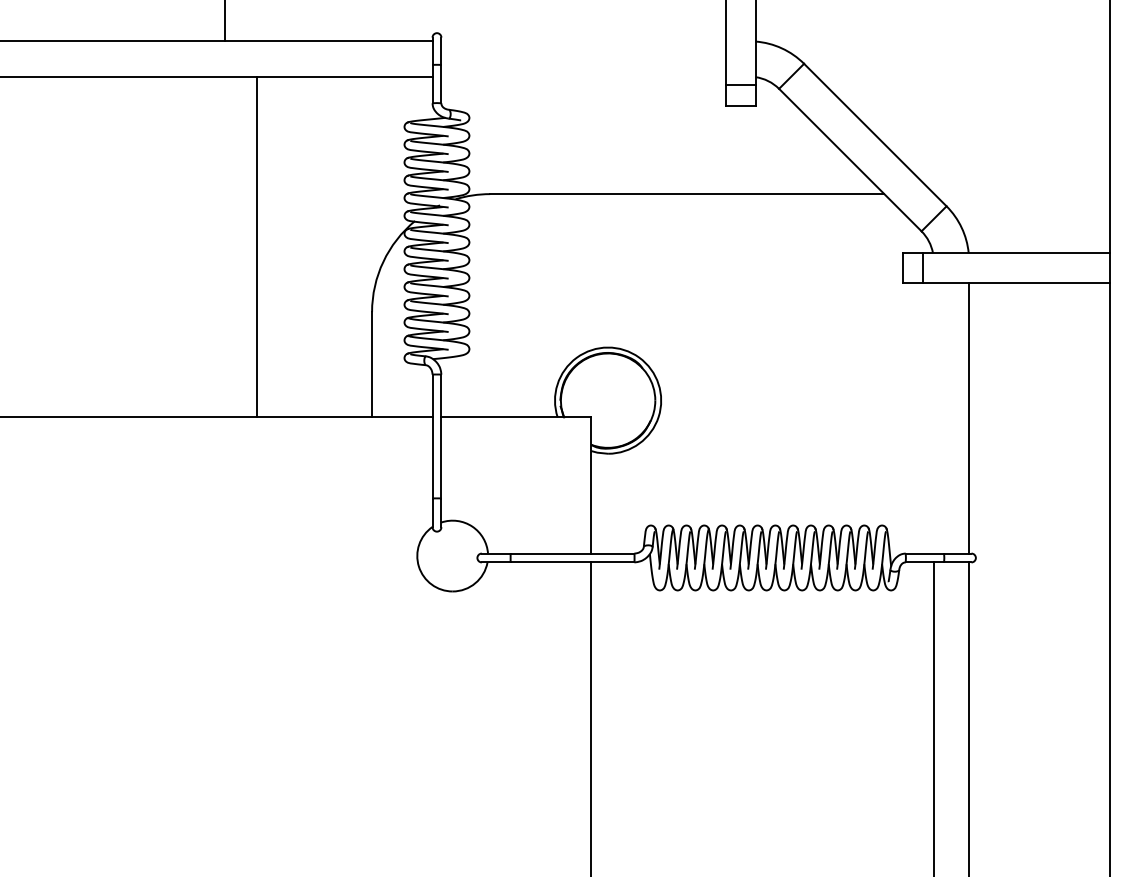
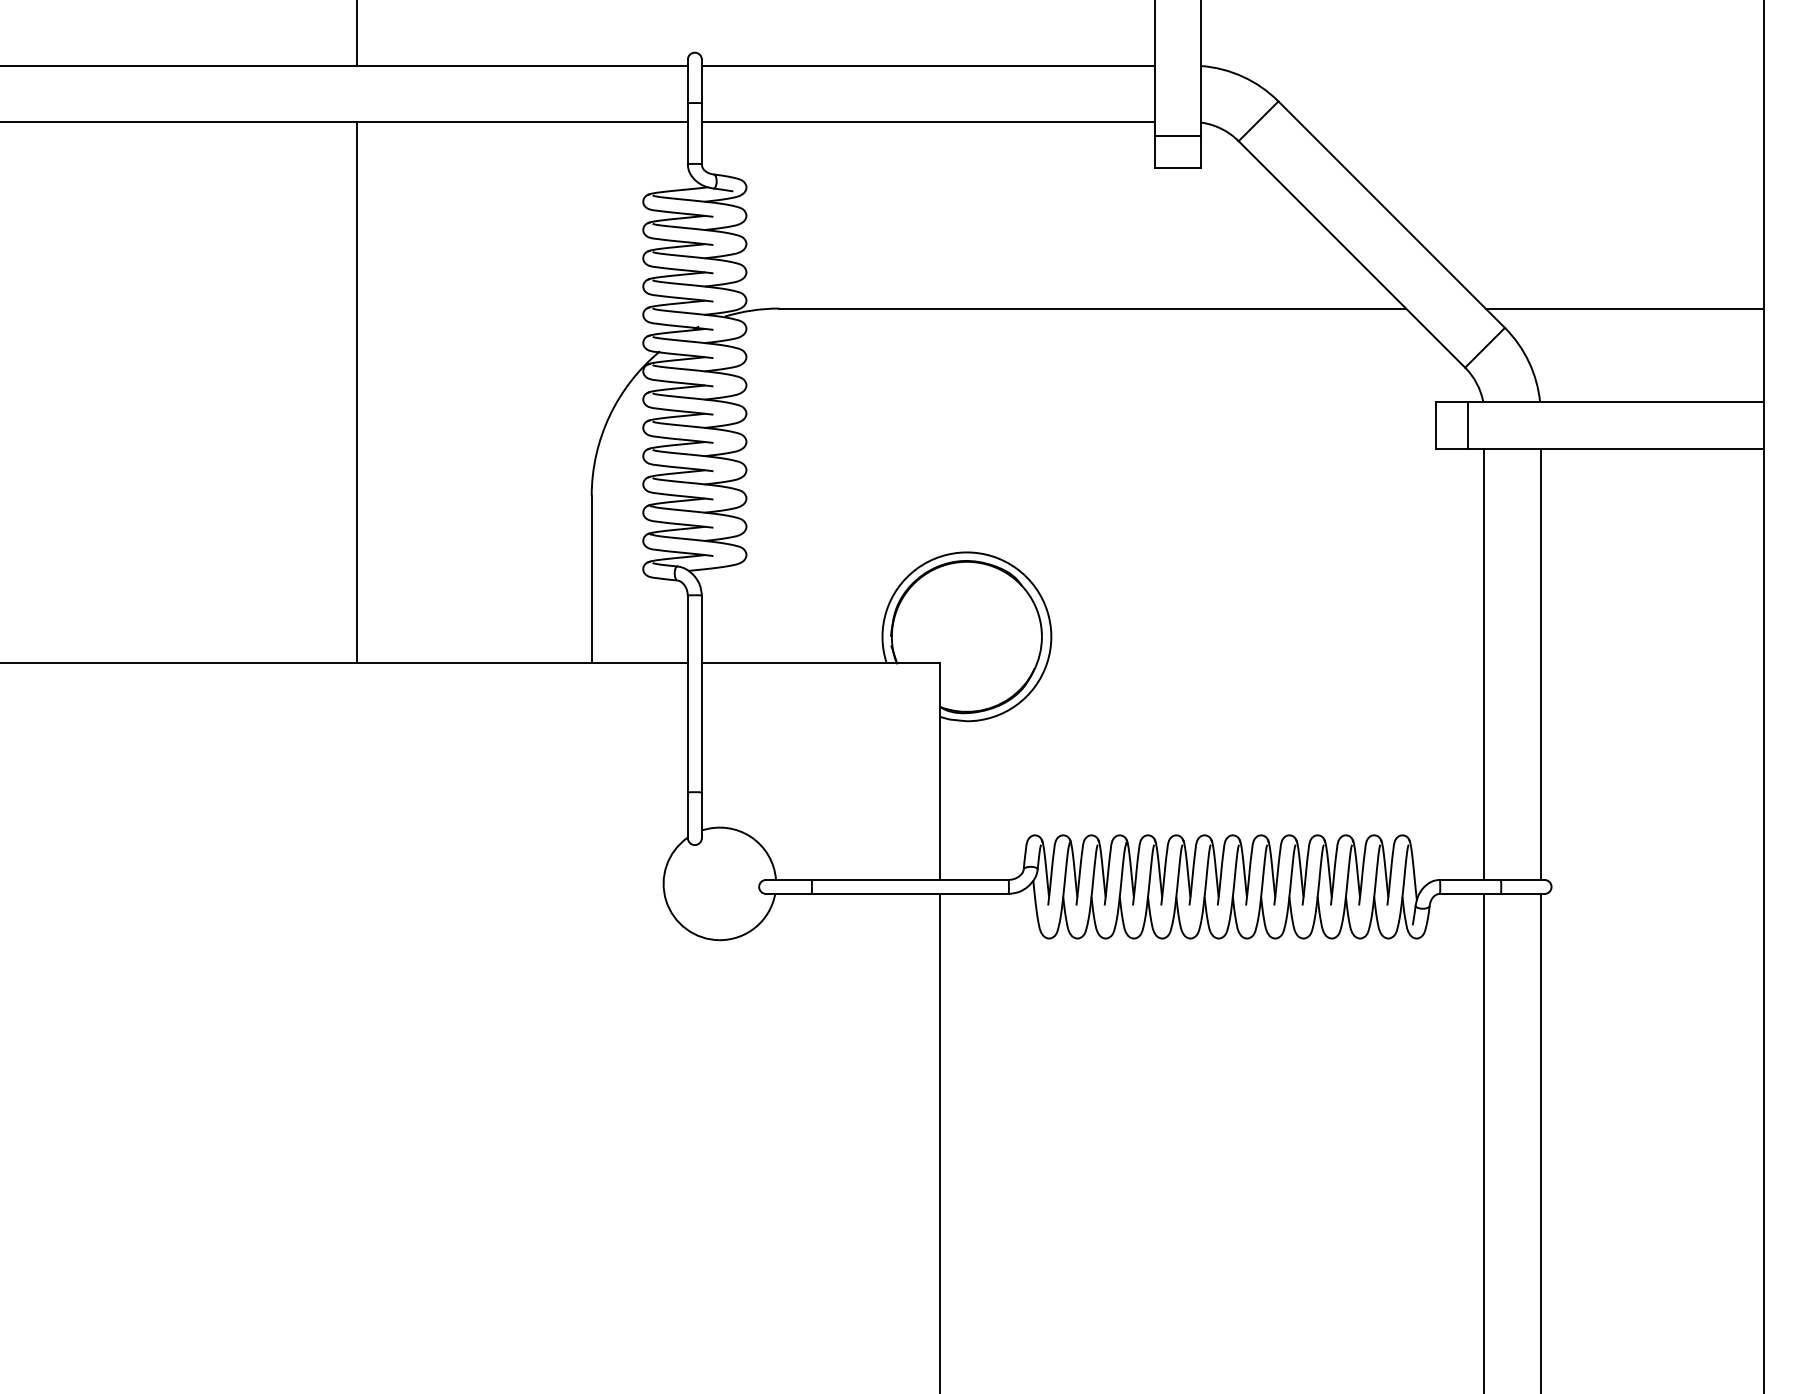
line: (583, 41) -> (927, 65), added
line: (583, 76) -> (927, 121), added
line: (1021, 194) -> (1624, 309), added
line: (256, 246) -> (357, 391), moved
line: (933, 417) -> (1484, 663), added

